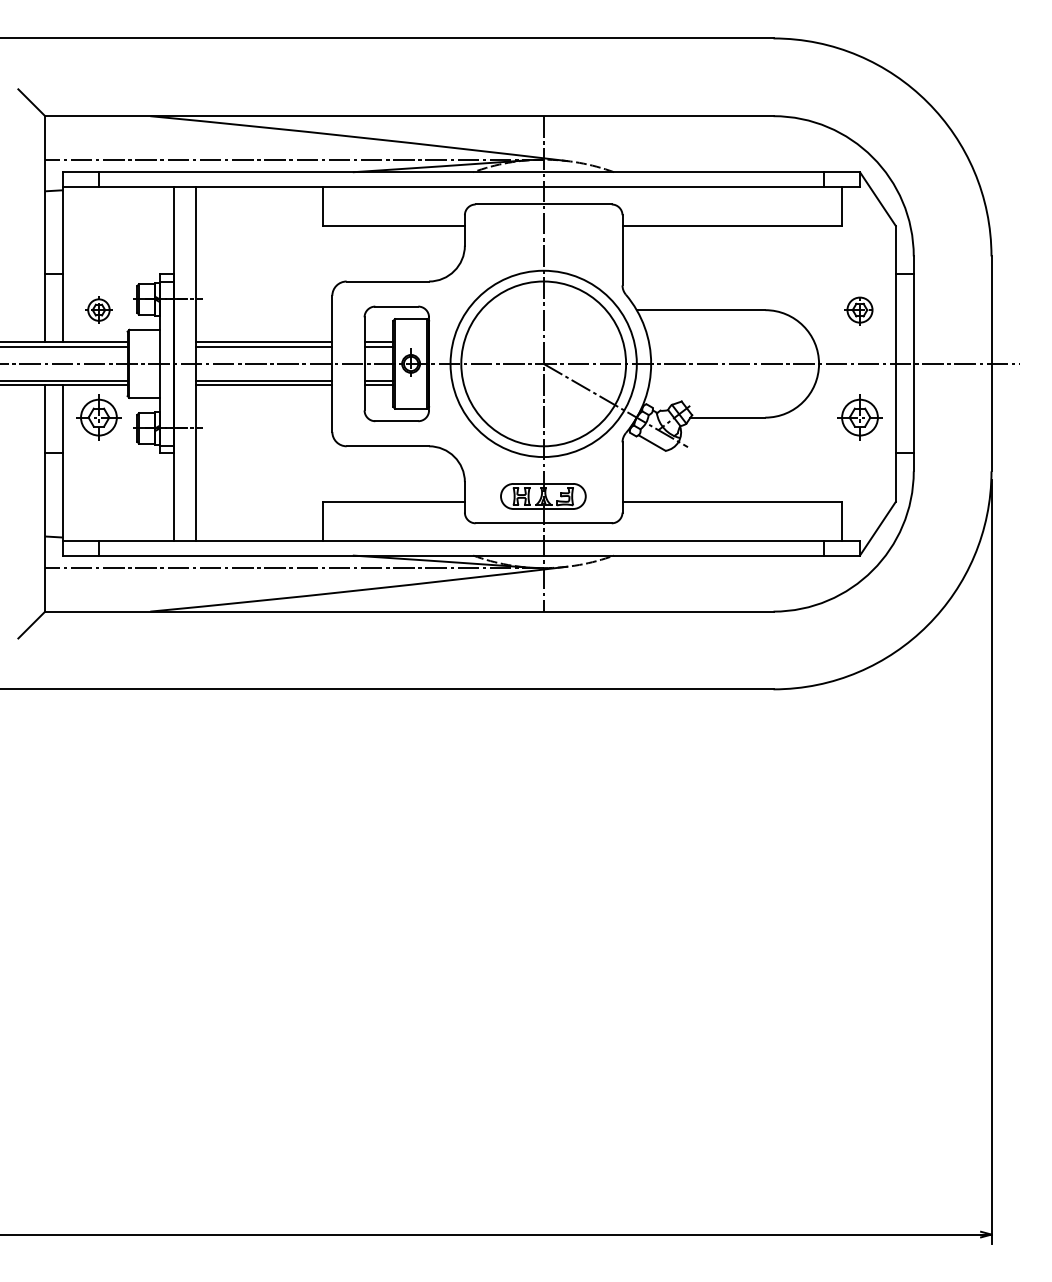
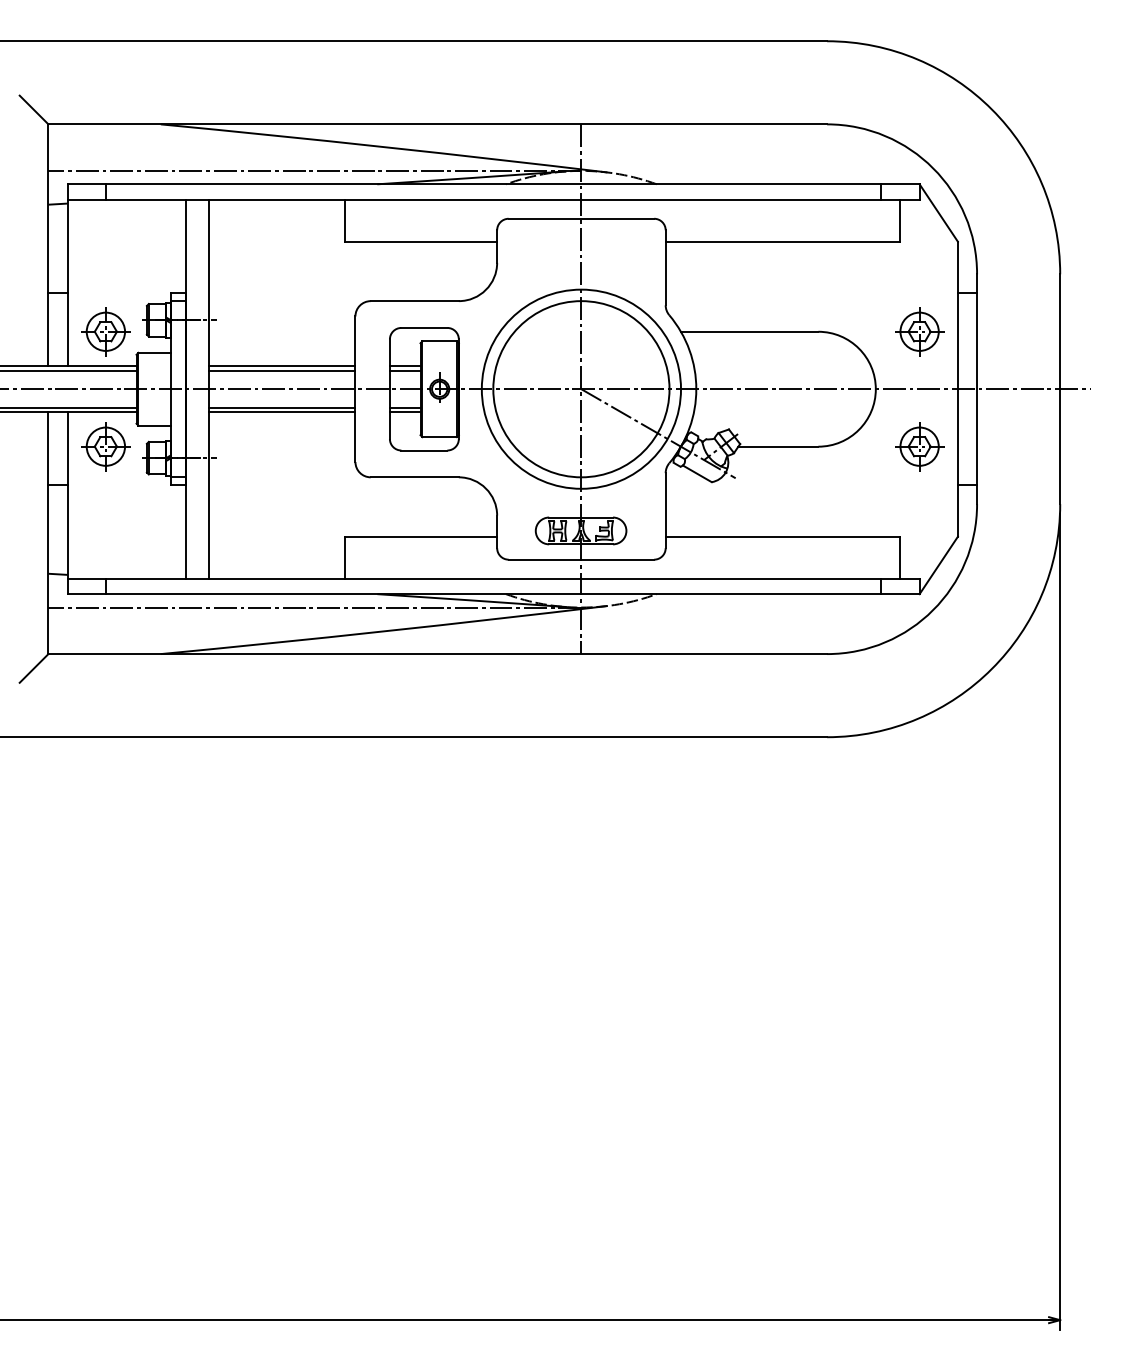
part: (98, 309) -> (105, 331), size x1.67
part: (859, 309) -> (919, 331), size x1.43

